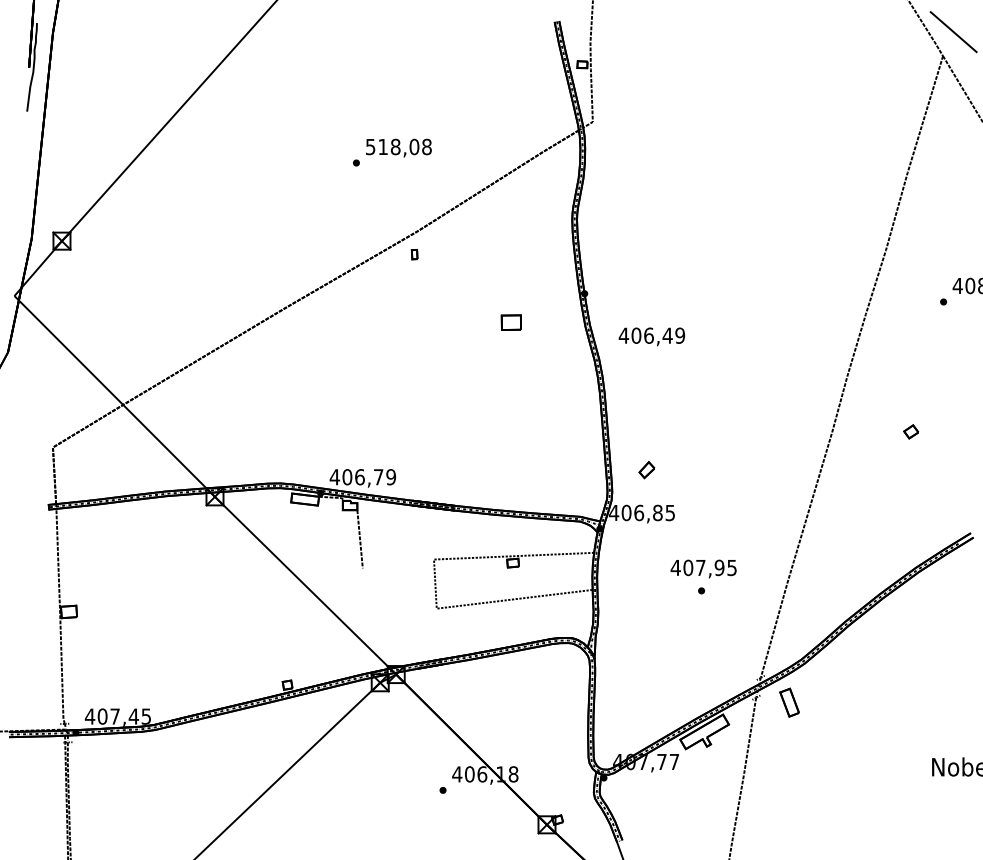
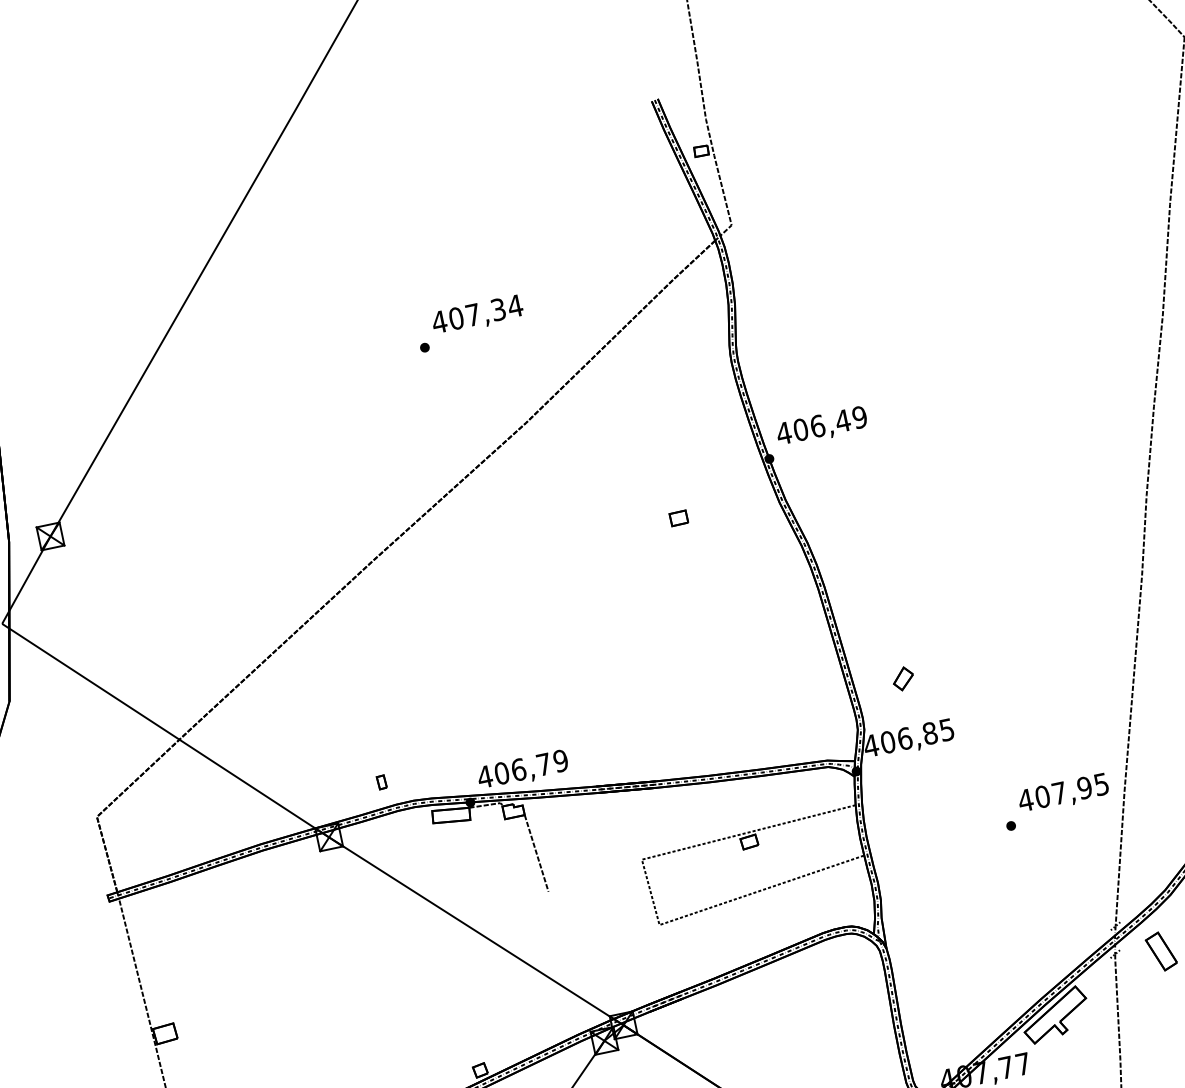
text: (398, 146) -> (476, 313), 518,08 -> 407,34
part: (414, 254) -> (381, 782), moved
part: (511, 321) -> (678, 517), size x0.62
text: (651, 336) -> (821, 426), moved
text: (703, 568) -> (1063, 793), moved

